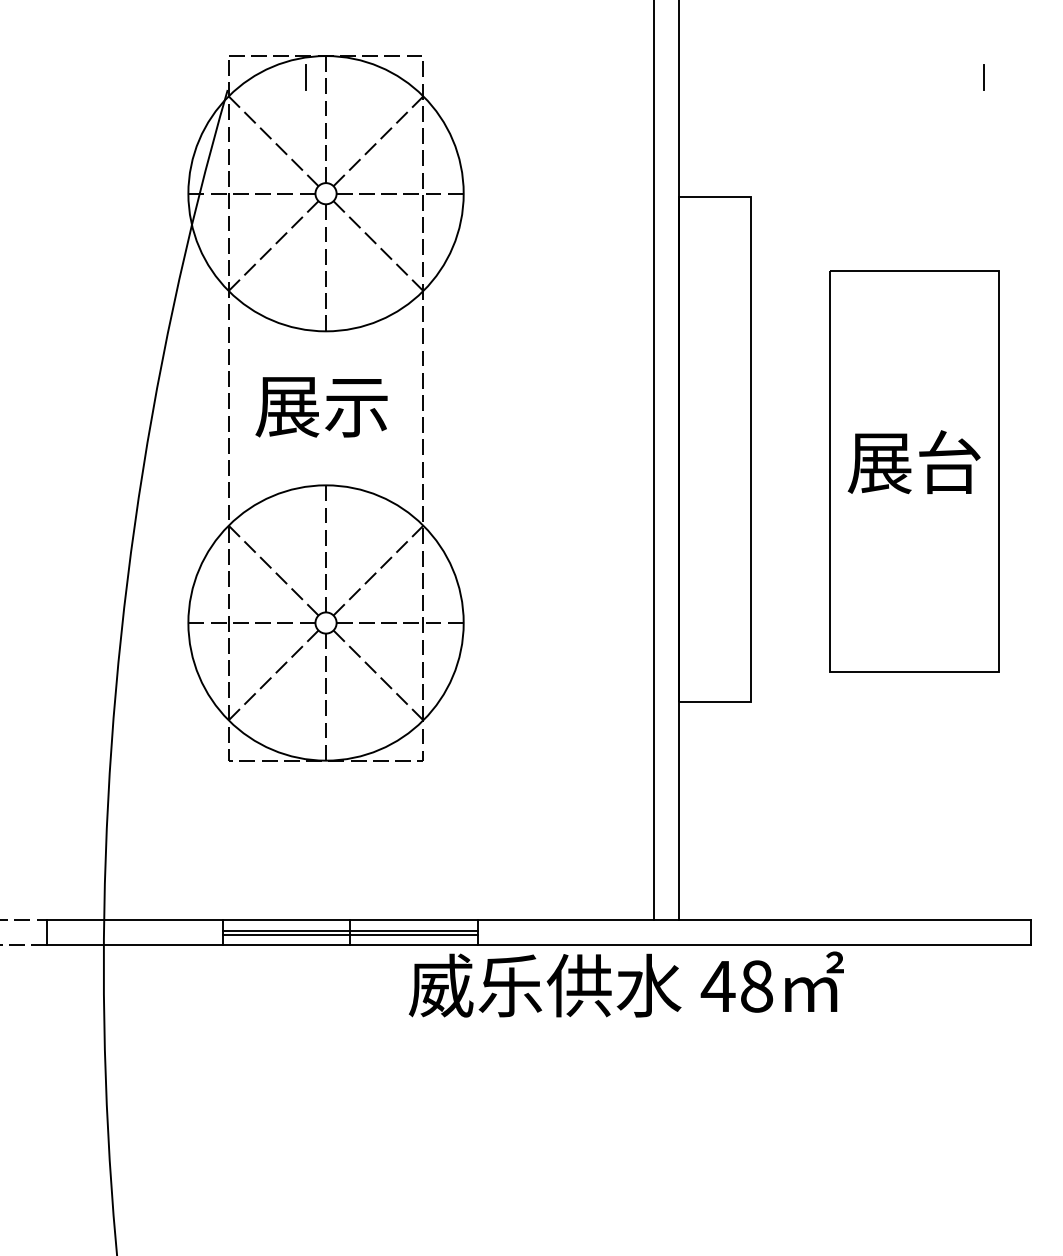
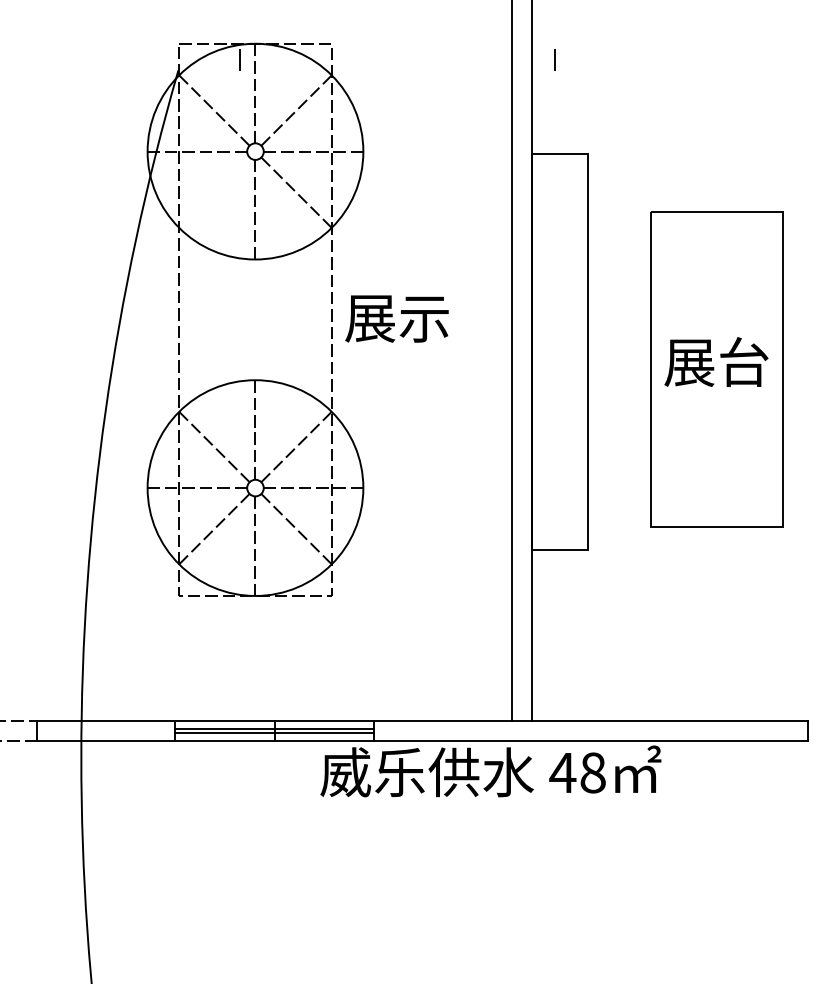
line: (983, 76) -> (554, 59), moved
line: (273, 245) -> (214, 192), removed
text: (320, 406) -> (396, 318), moved

